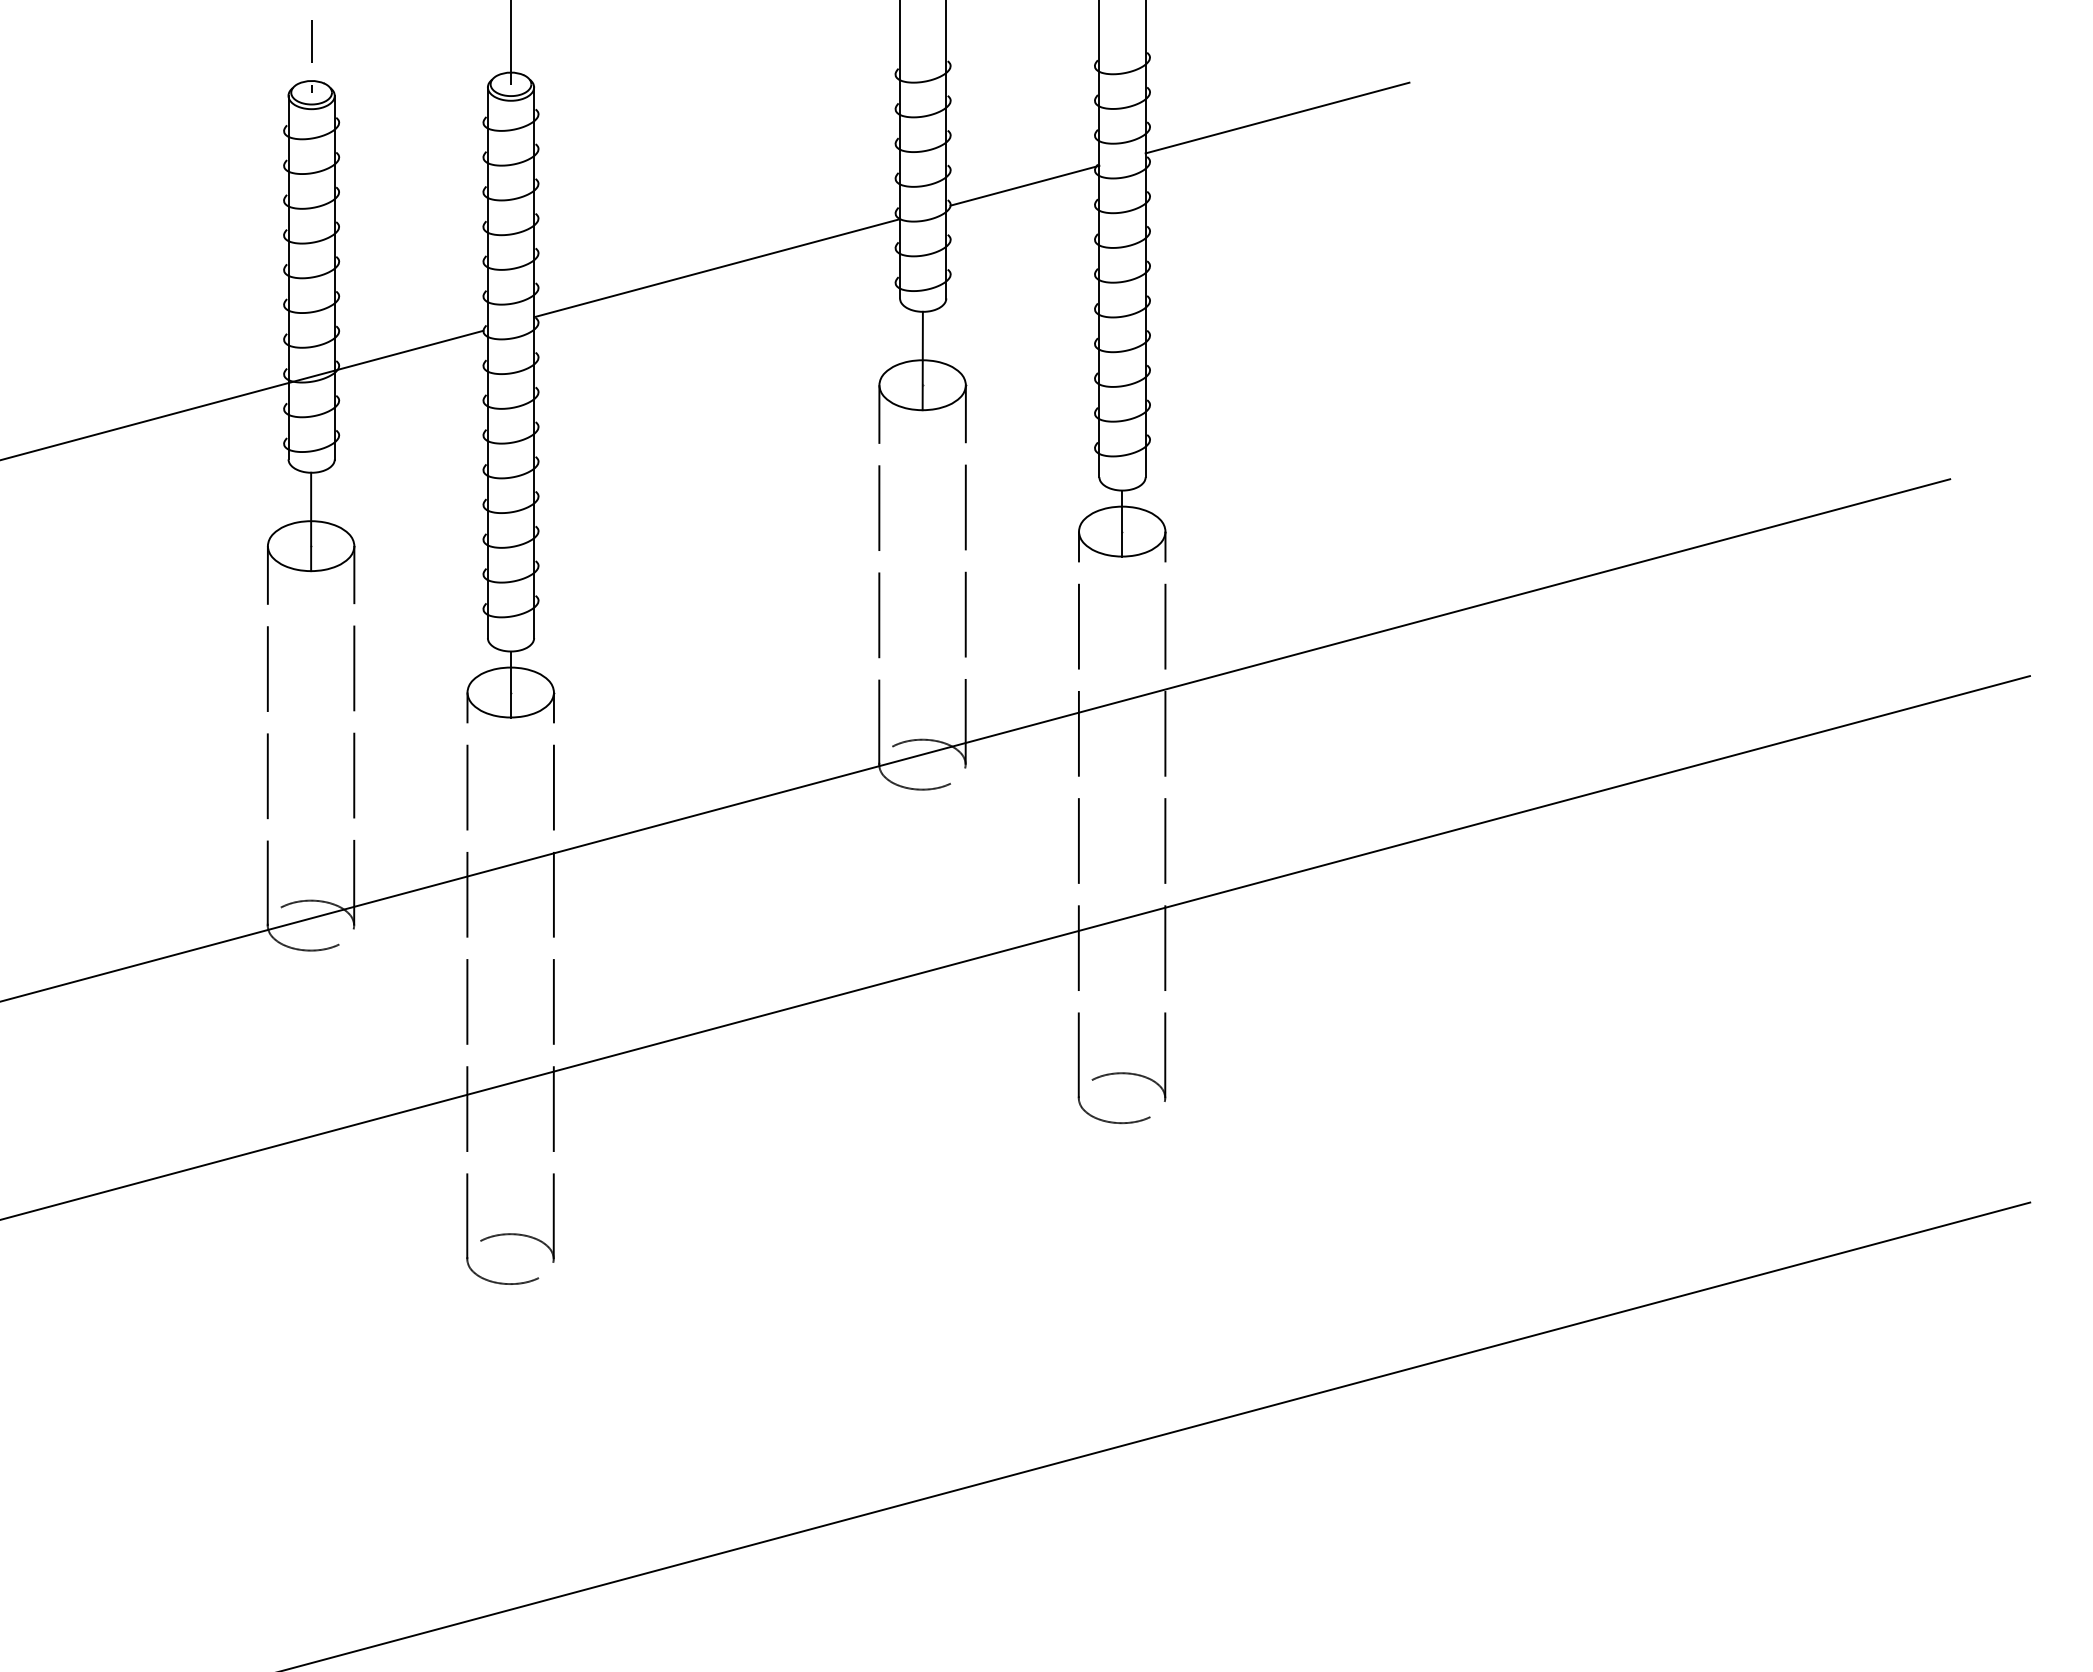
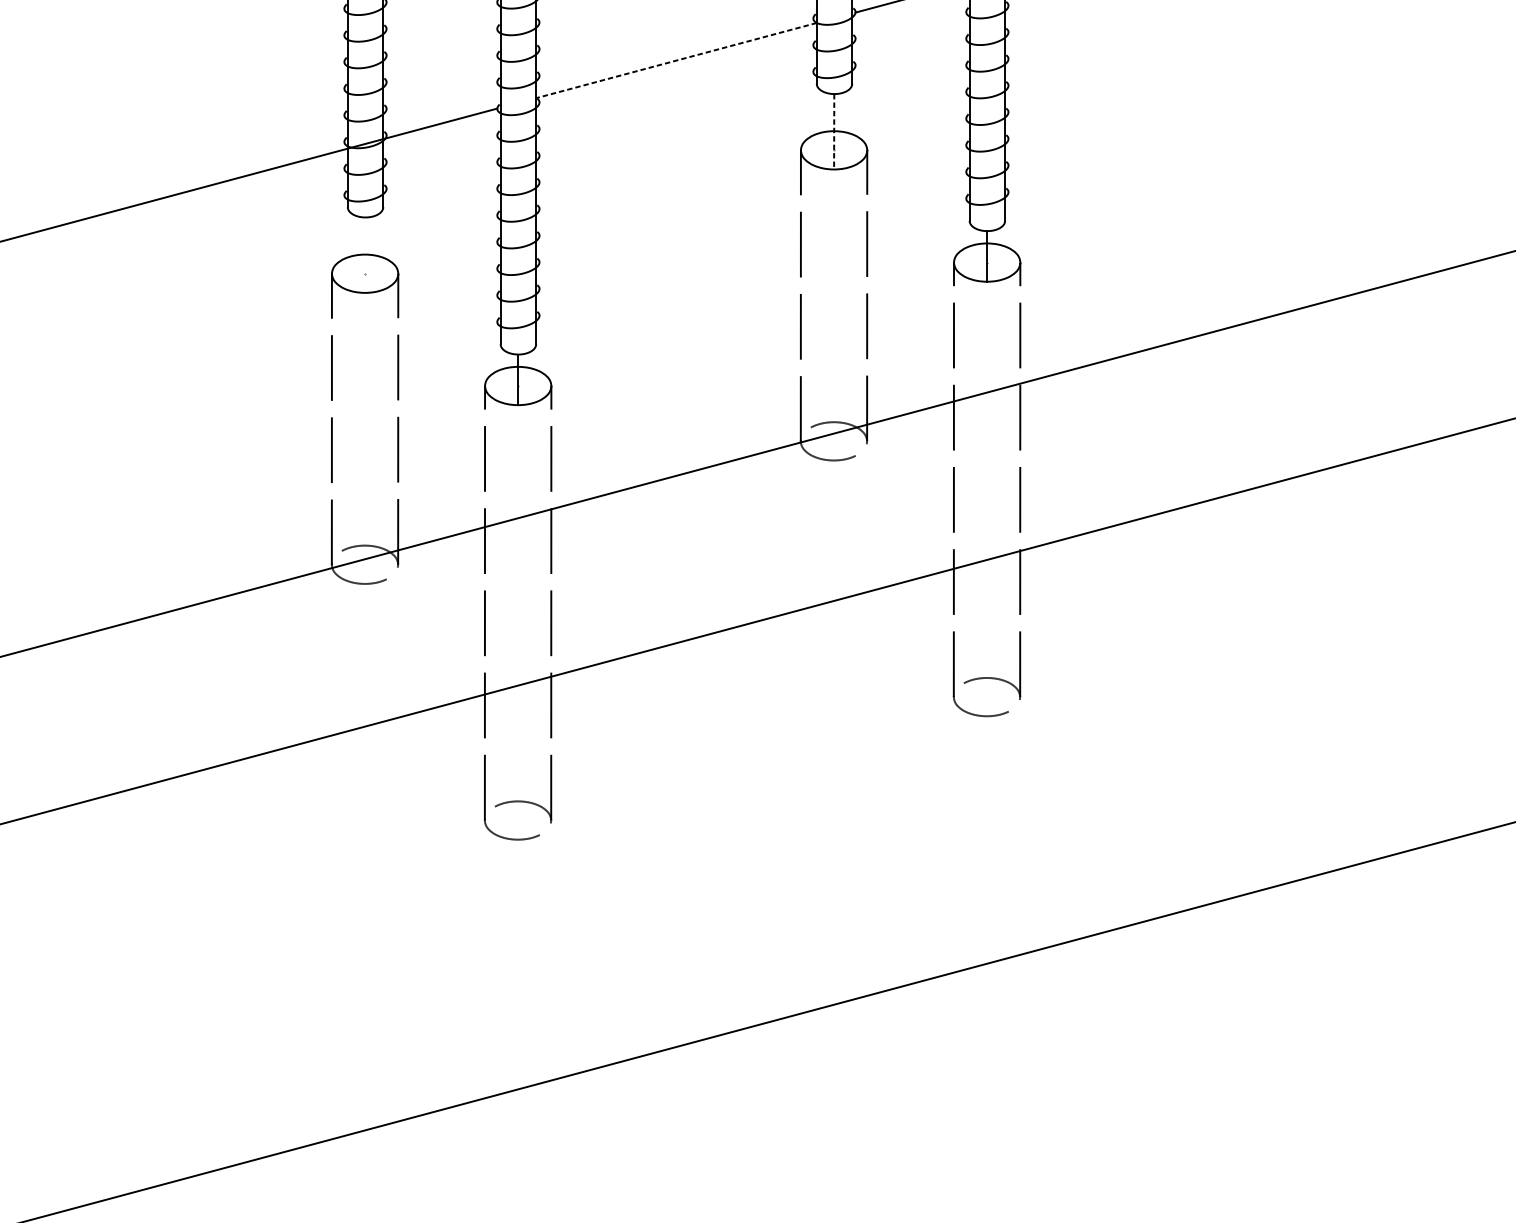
line: (716, 268) -> (676, 60), solid -> dashed
line: (922, 361) -> (833, 132), solid -> dashed
line: (311, 521) -> (365, 254), removed

